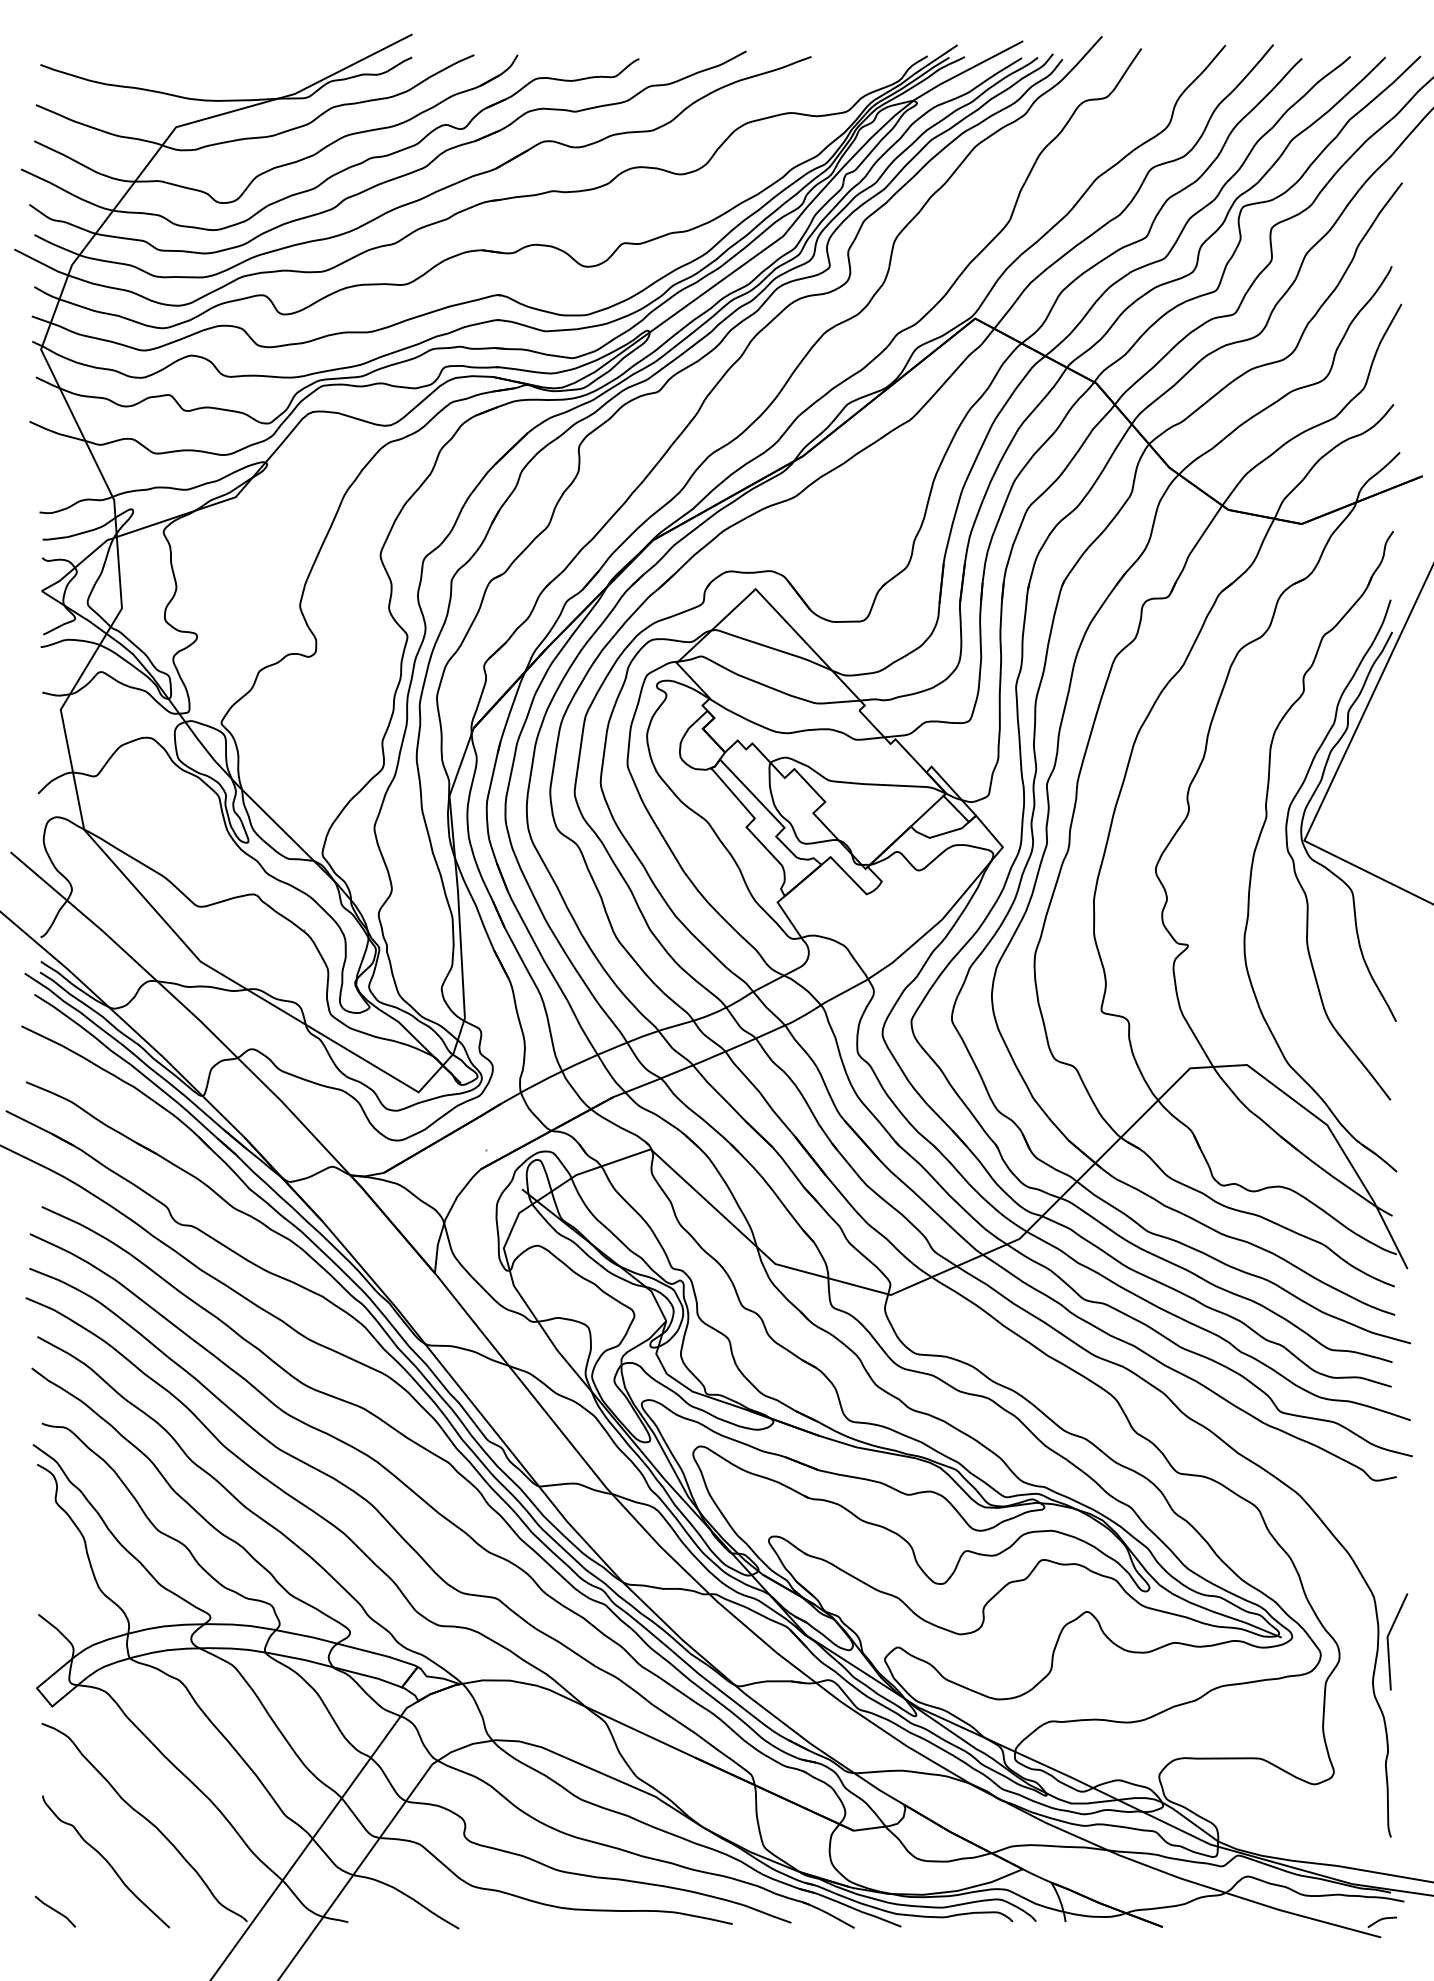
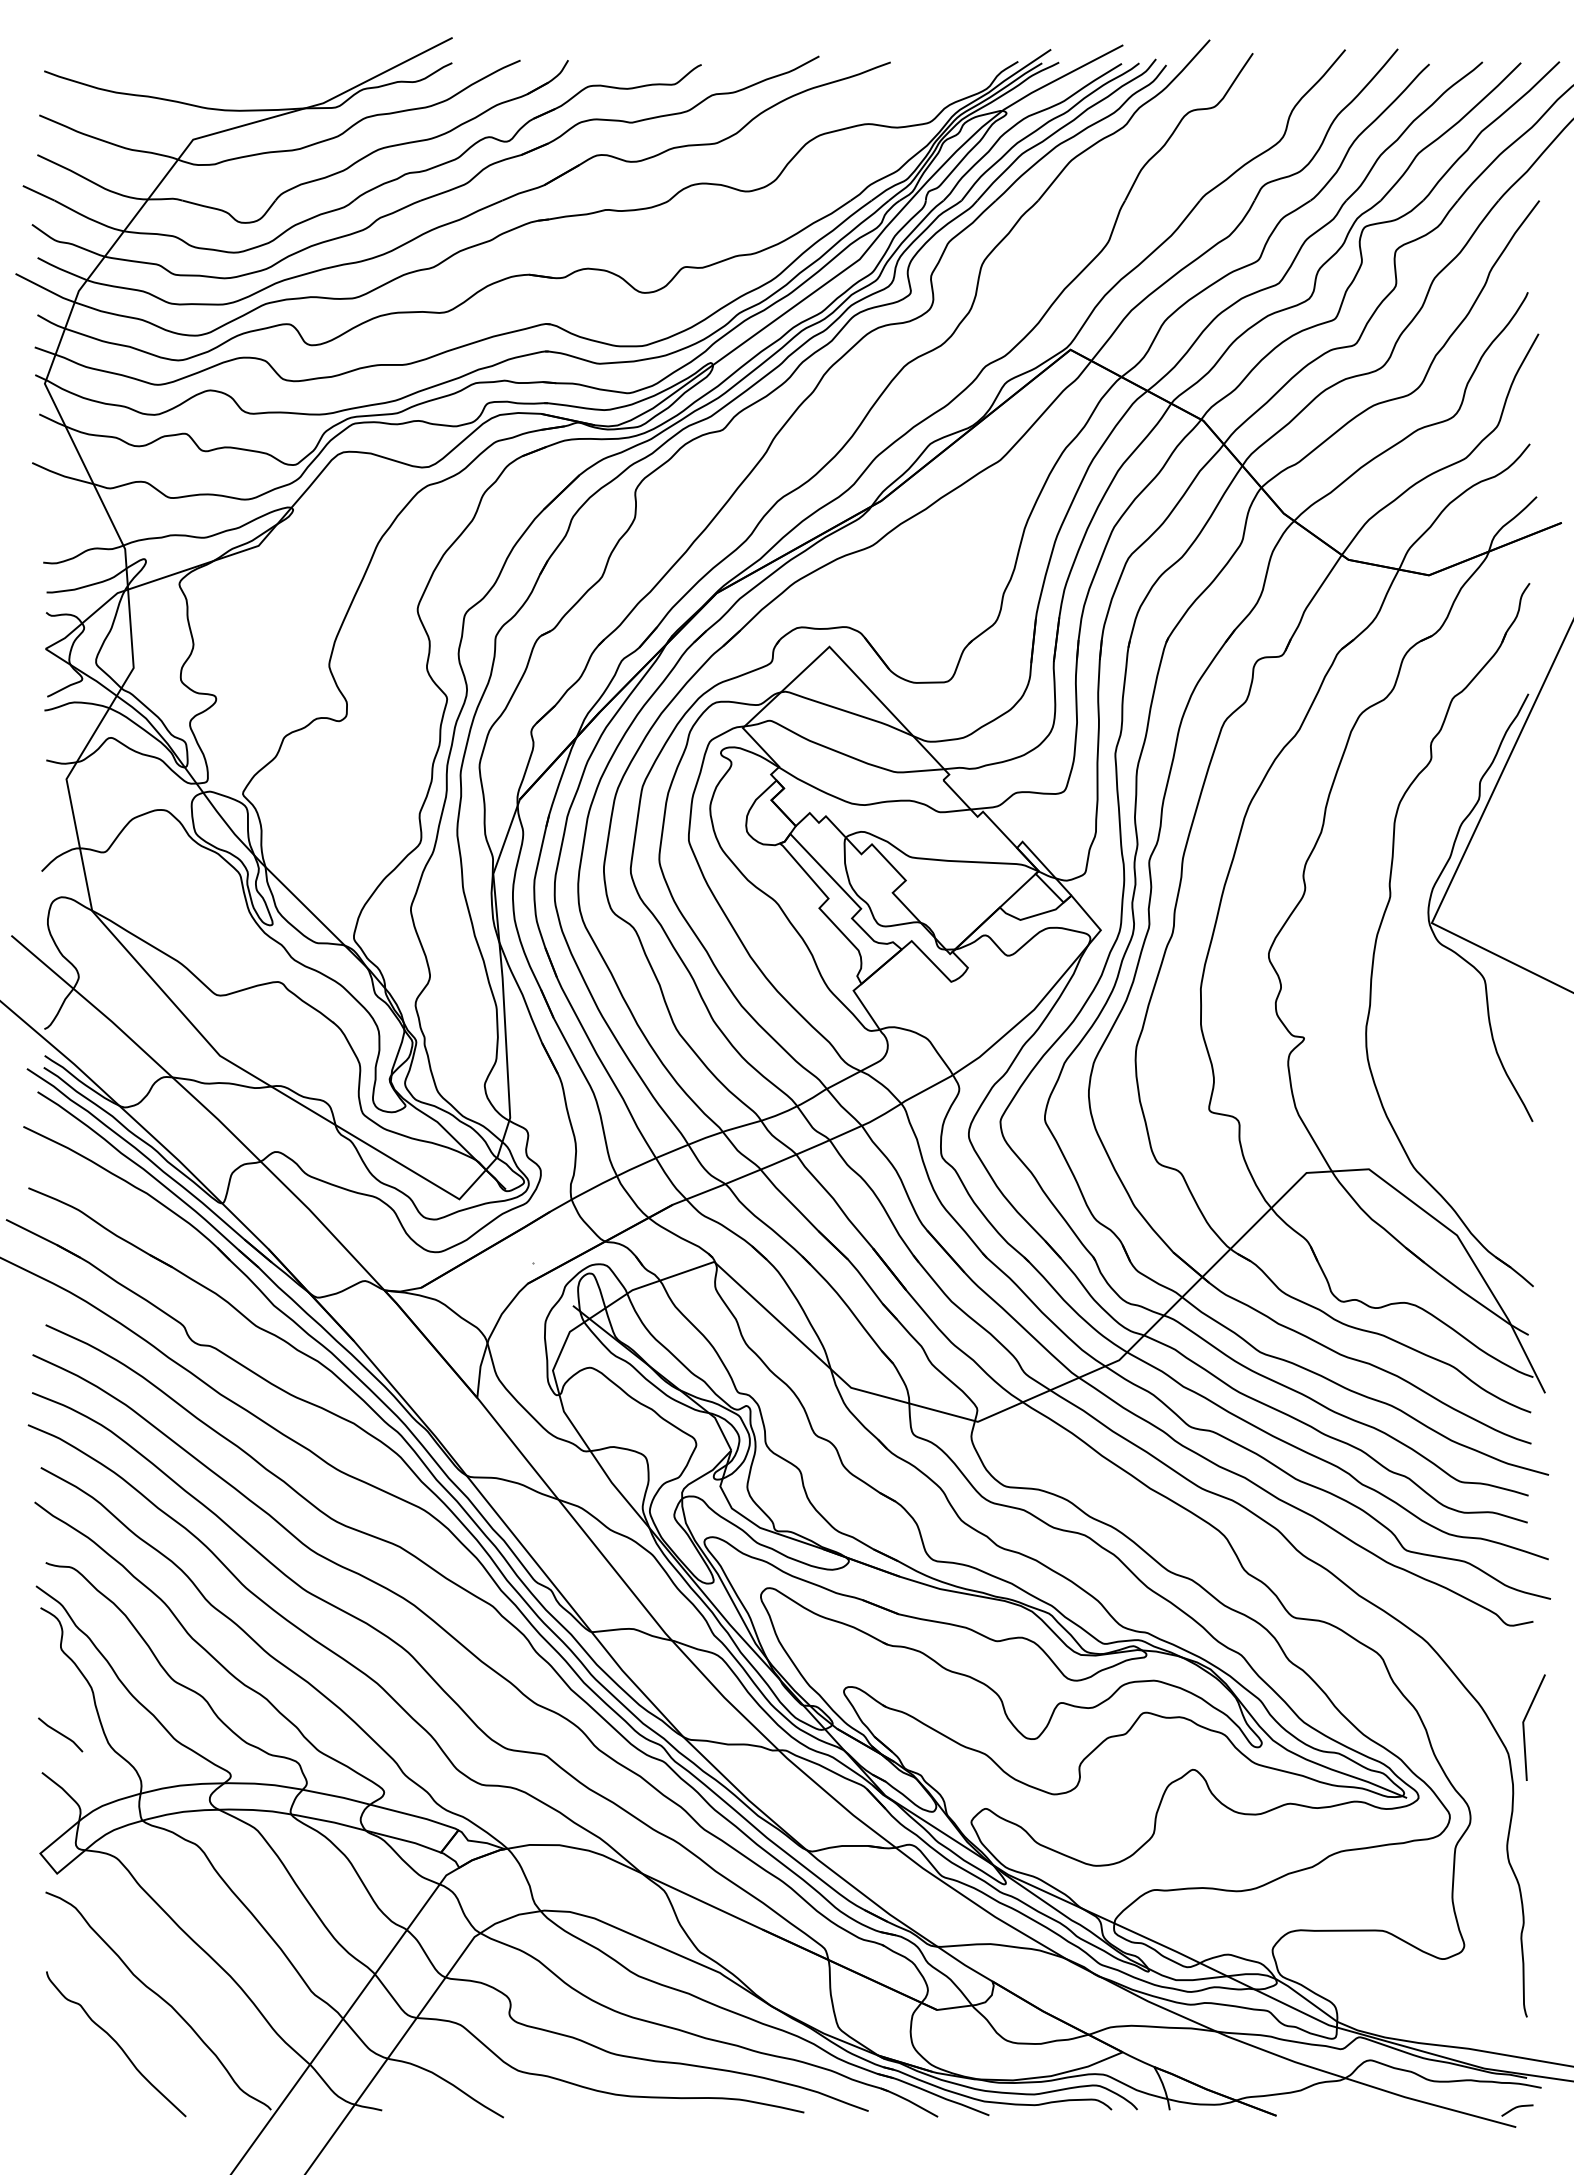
curve: (1293, 860) -> (1420, 944), removed
line: (1388, 1641) -> (1524, 1727), moved
line: (55, 1911) -> (60, 1734), moved

